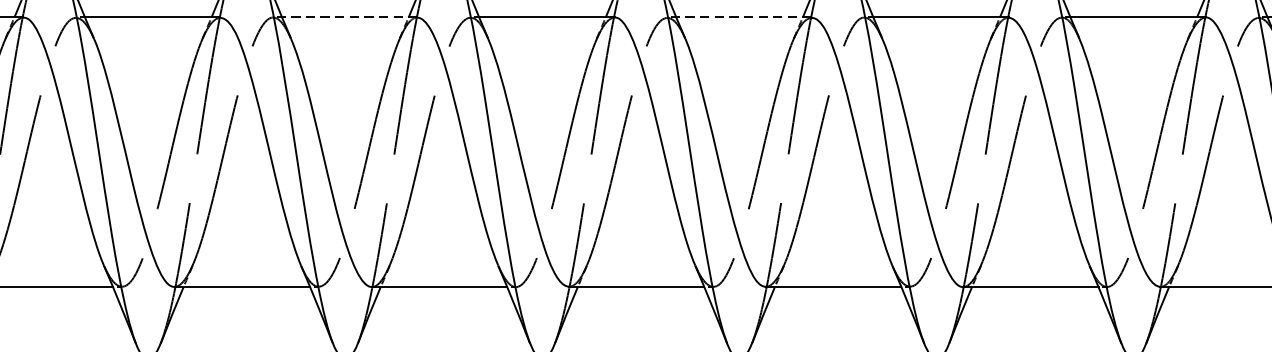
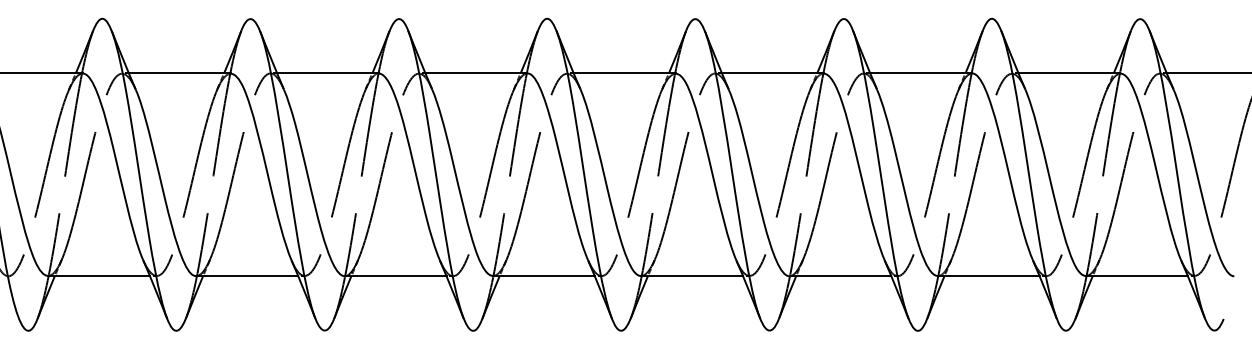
line: (350, 17) -> (328, 73), dashed -> solid
line: (743, 17) -> (624, 73), dashed -> solid

